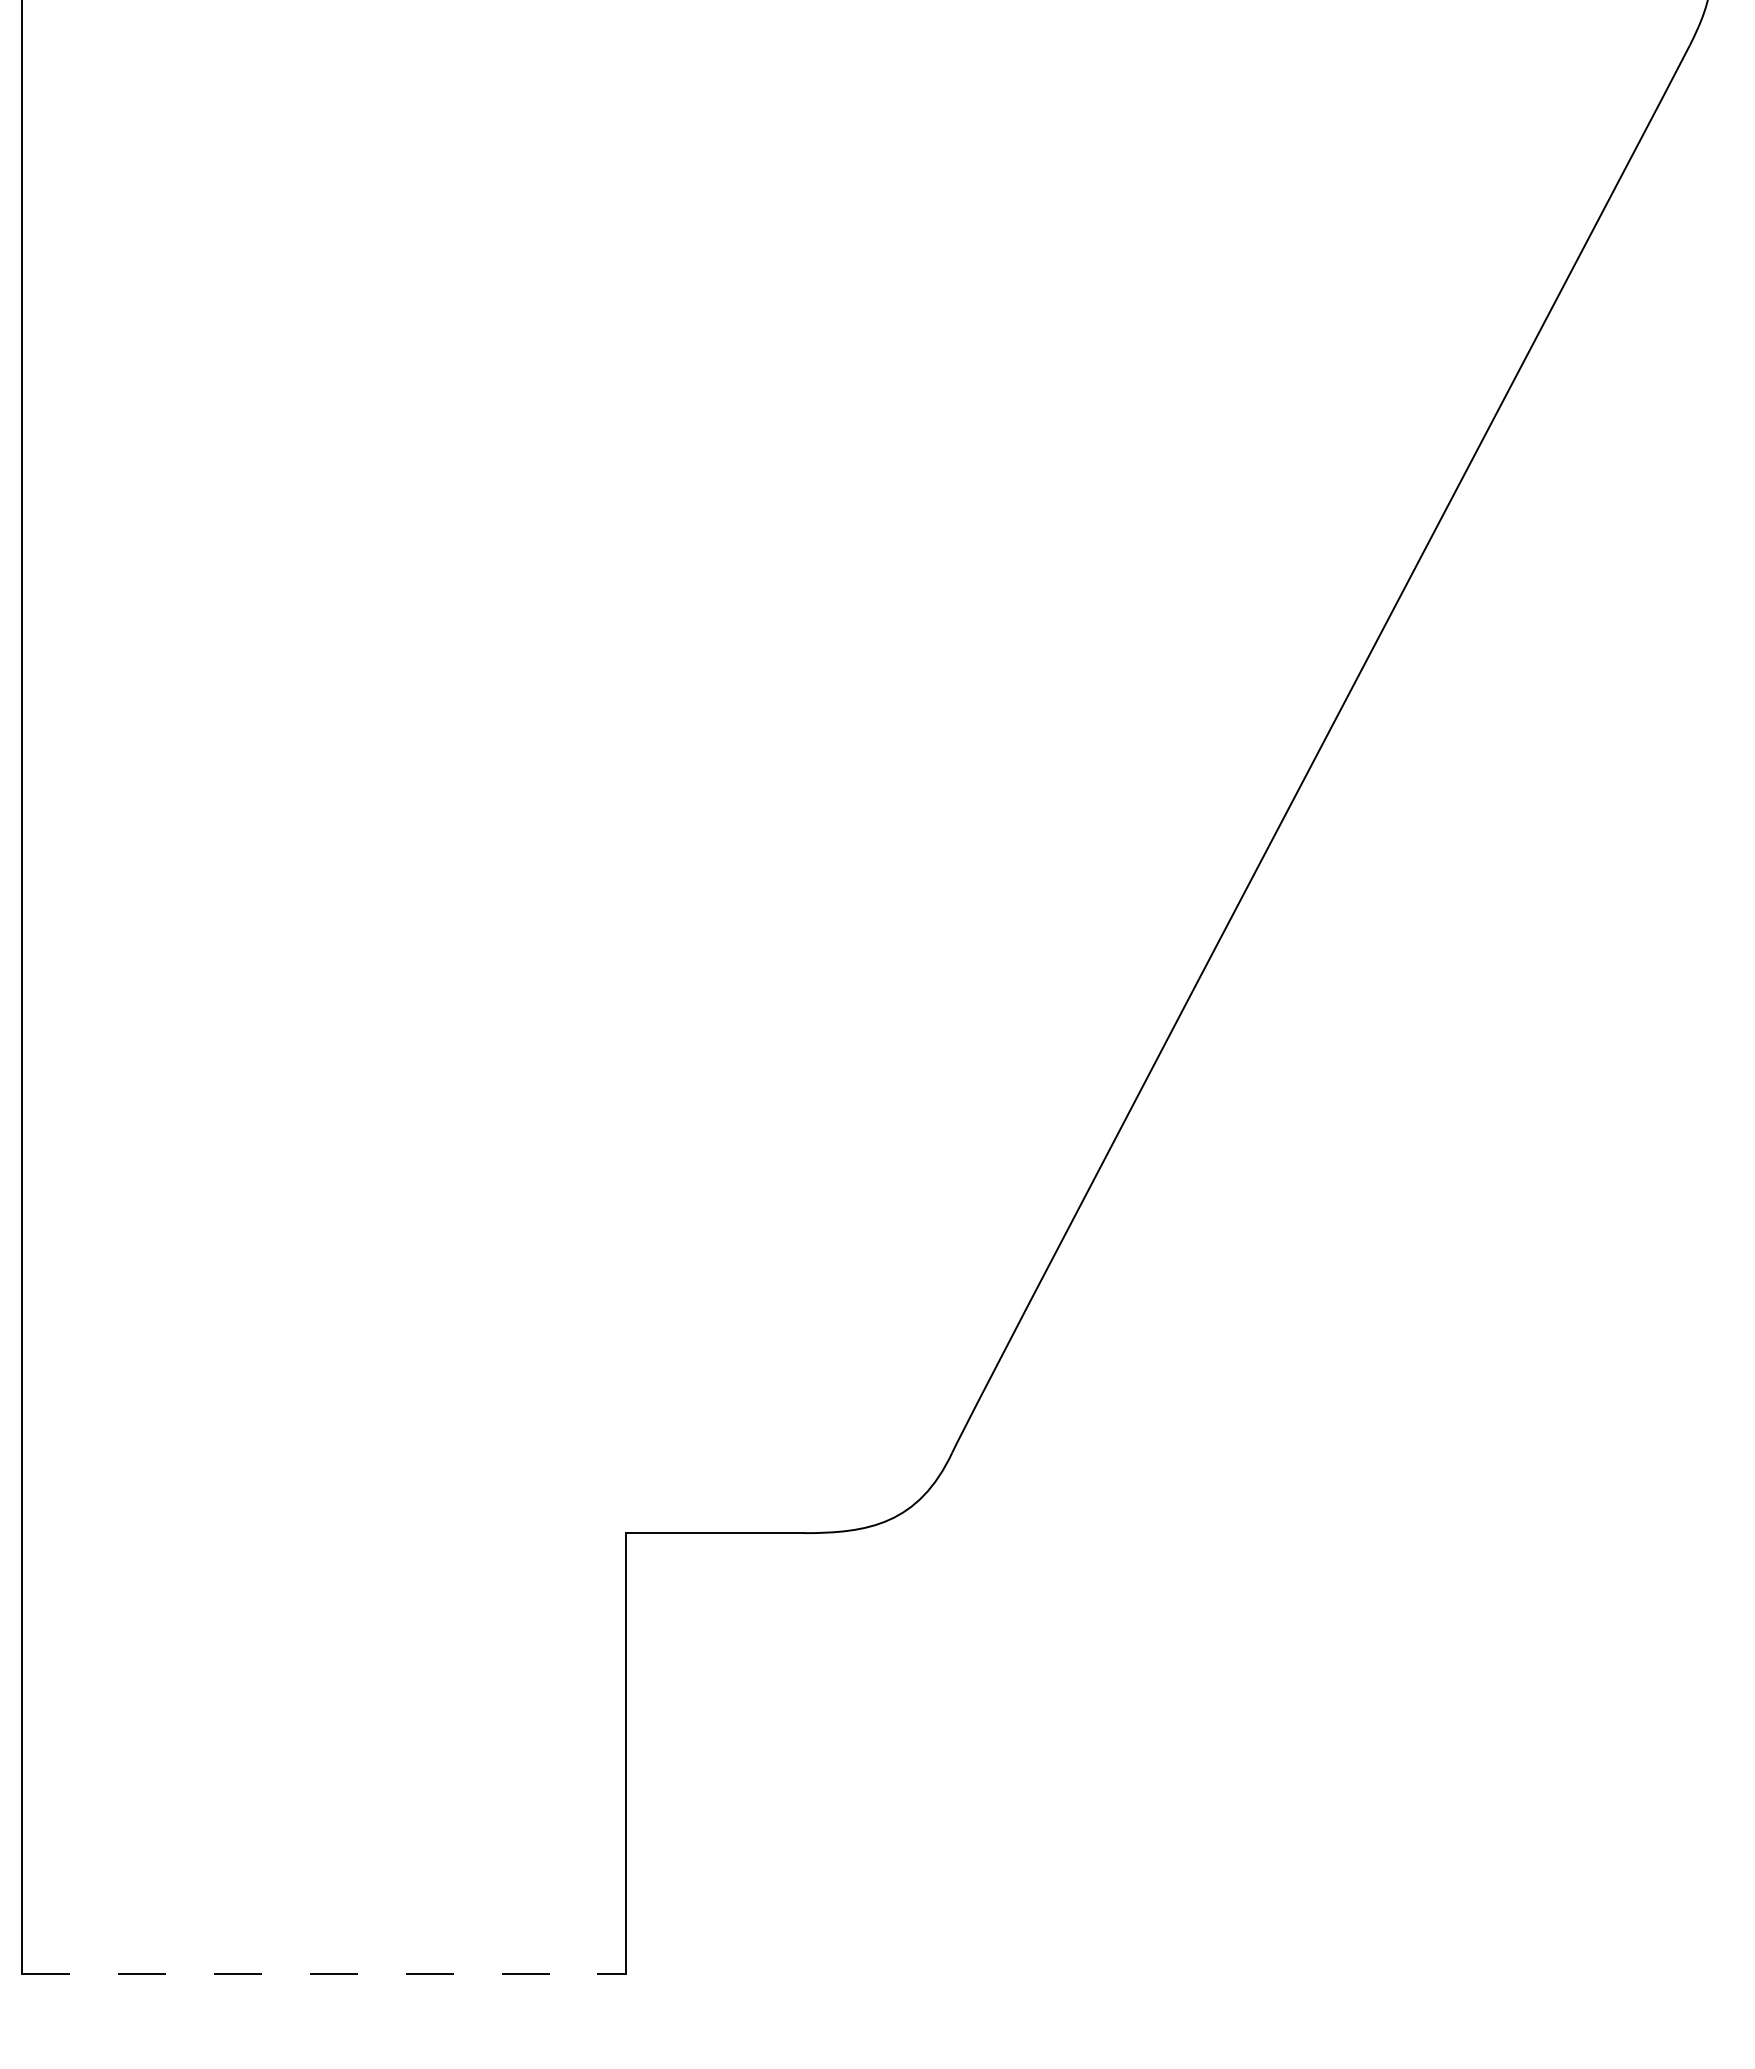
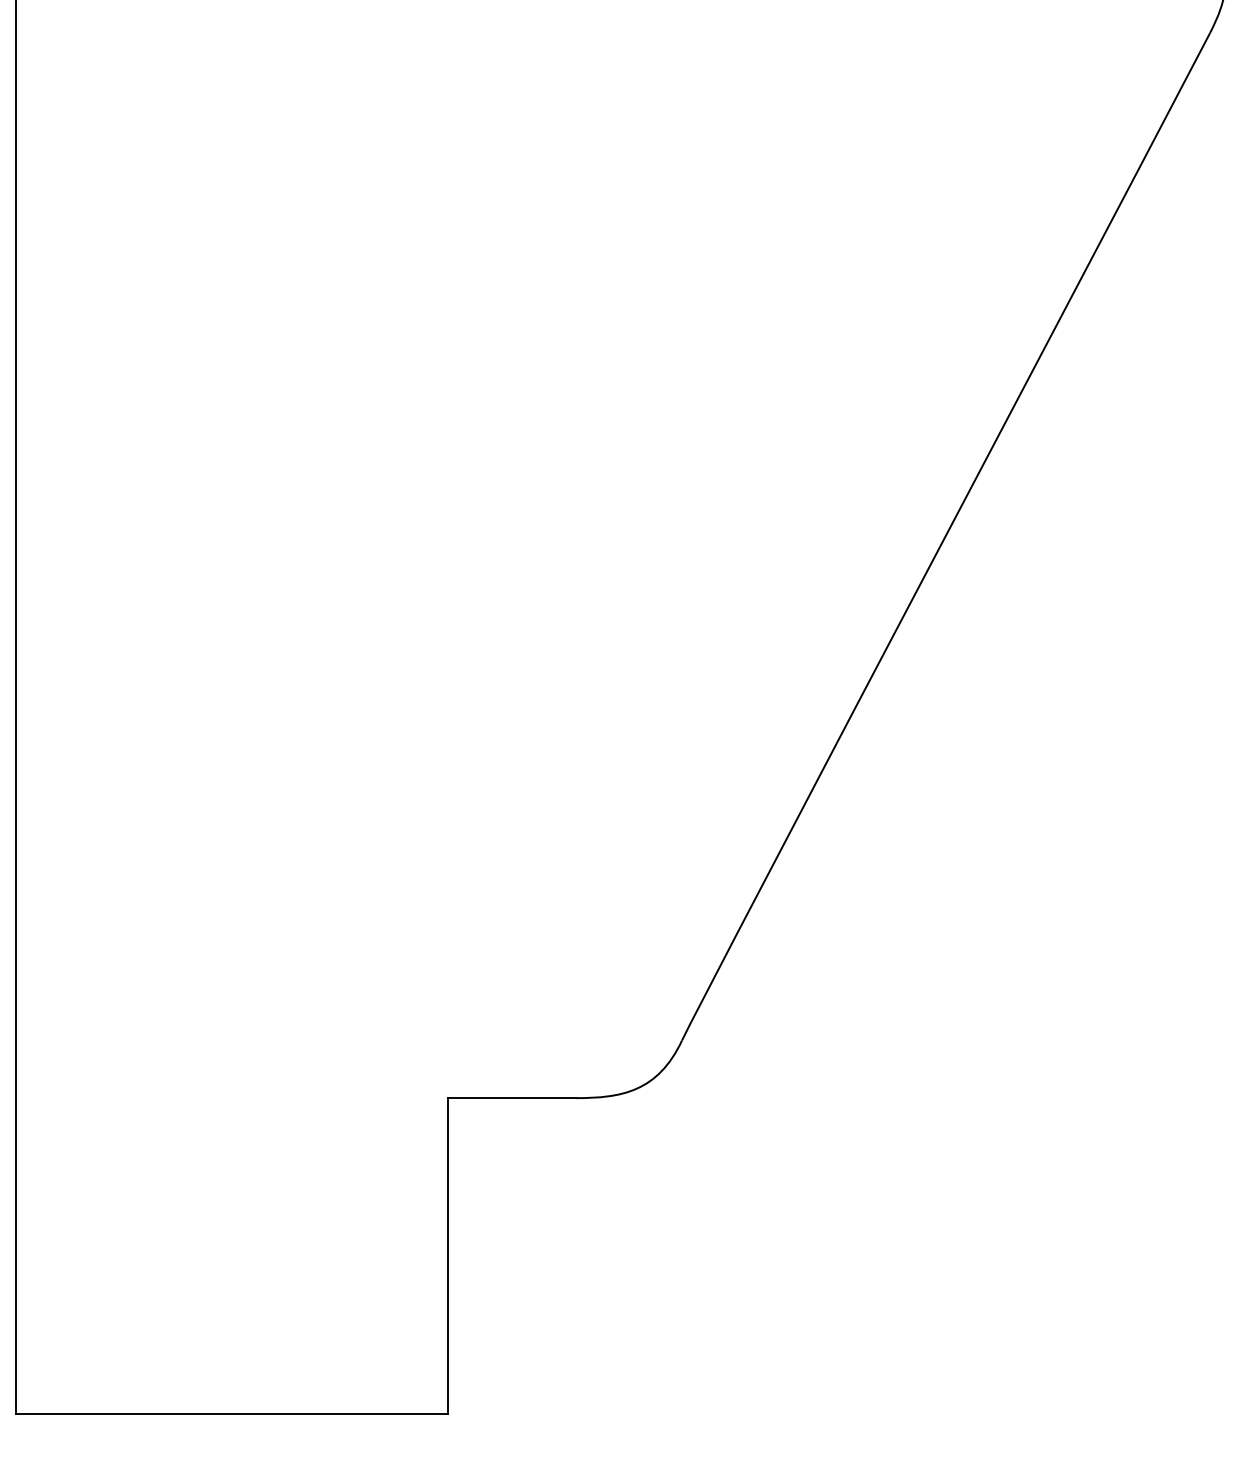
line: (324, 1973) -> (232, 1413), dashed -> solid

